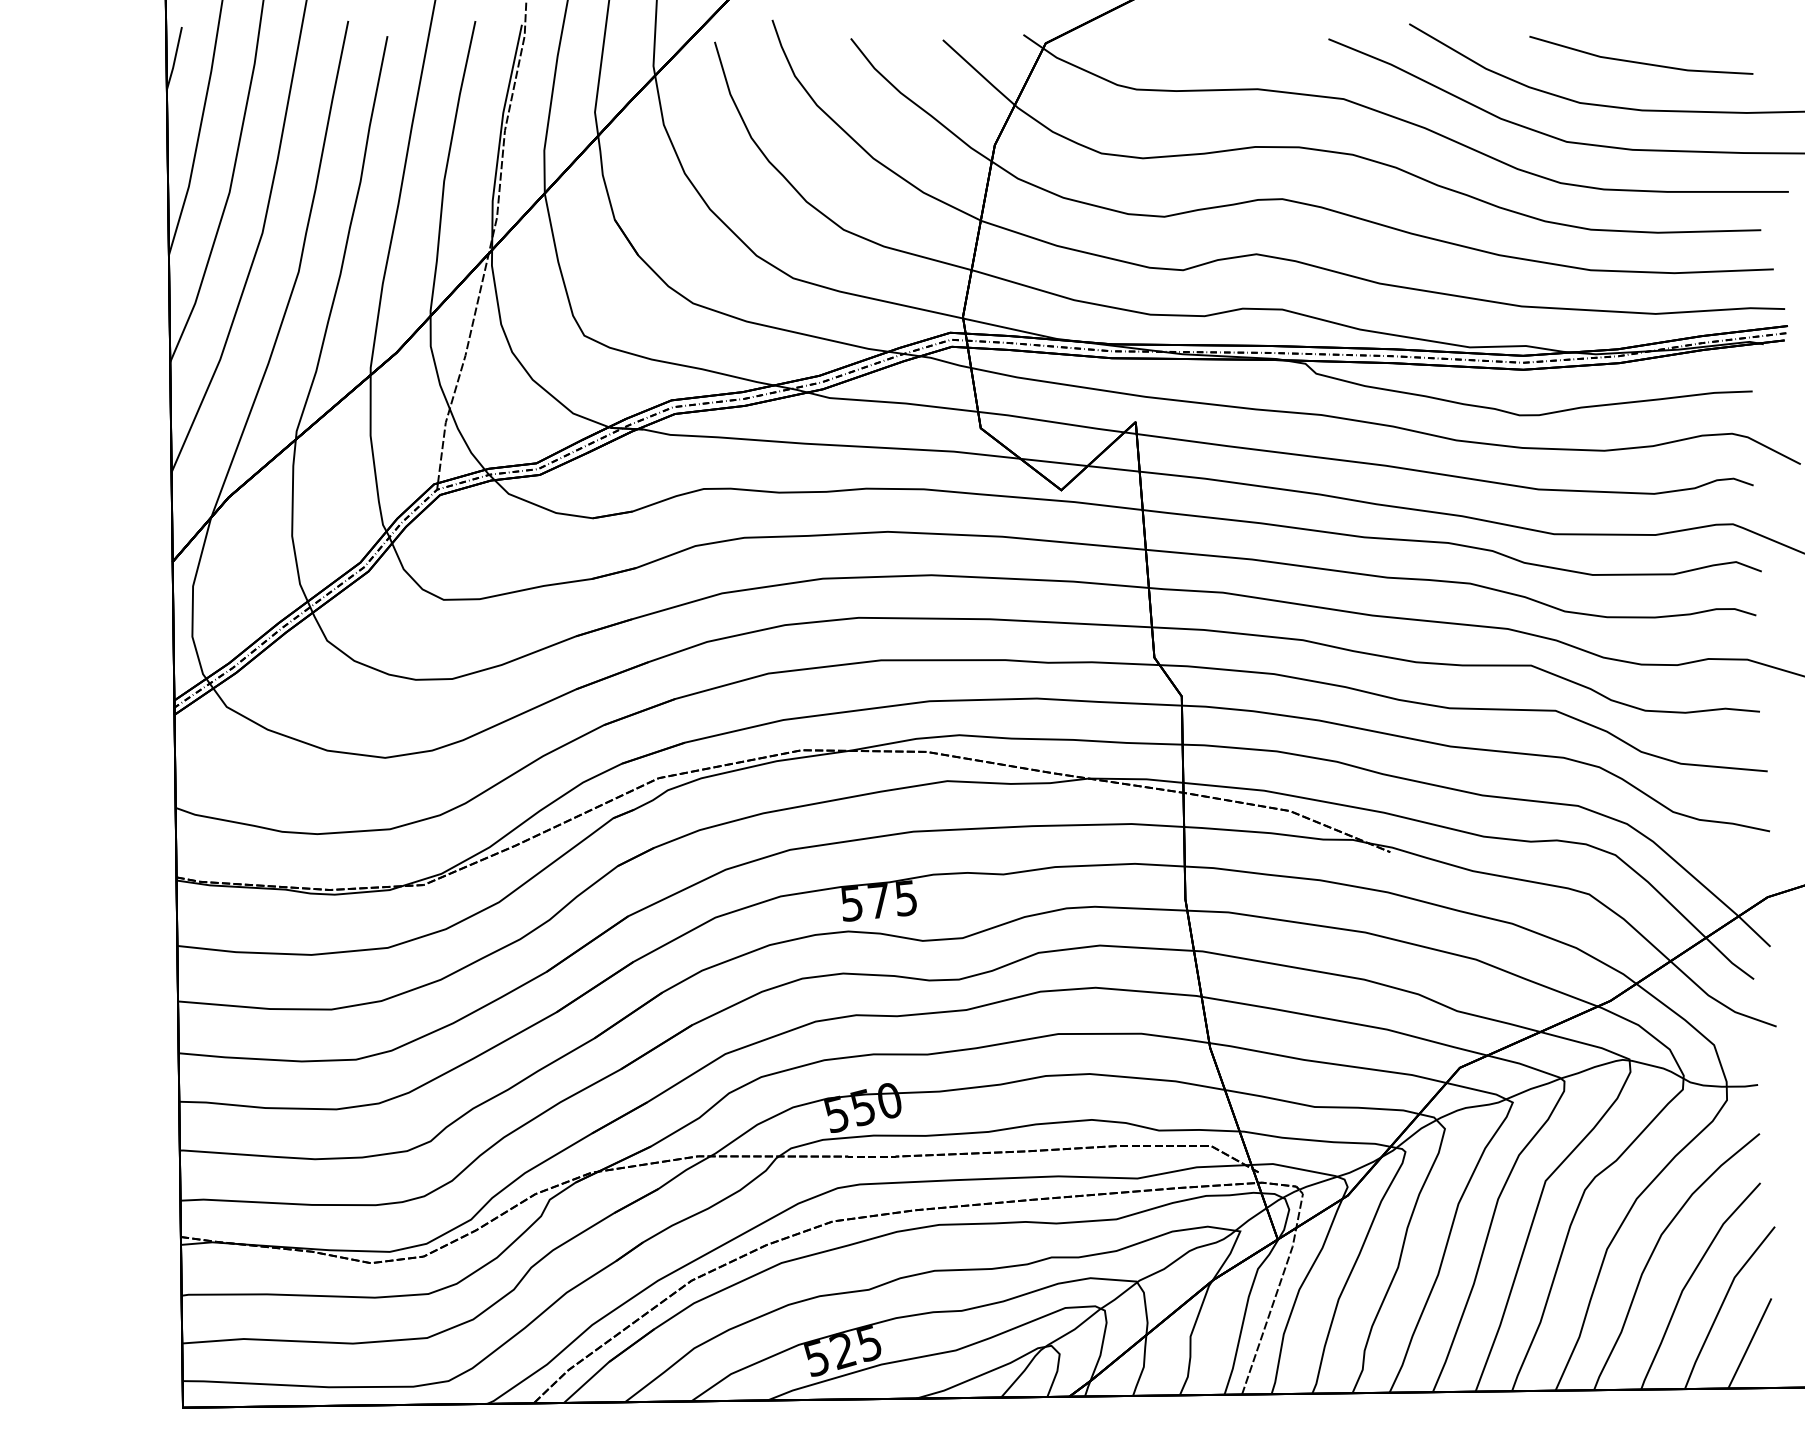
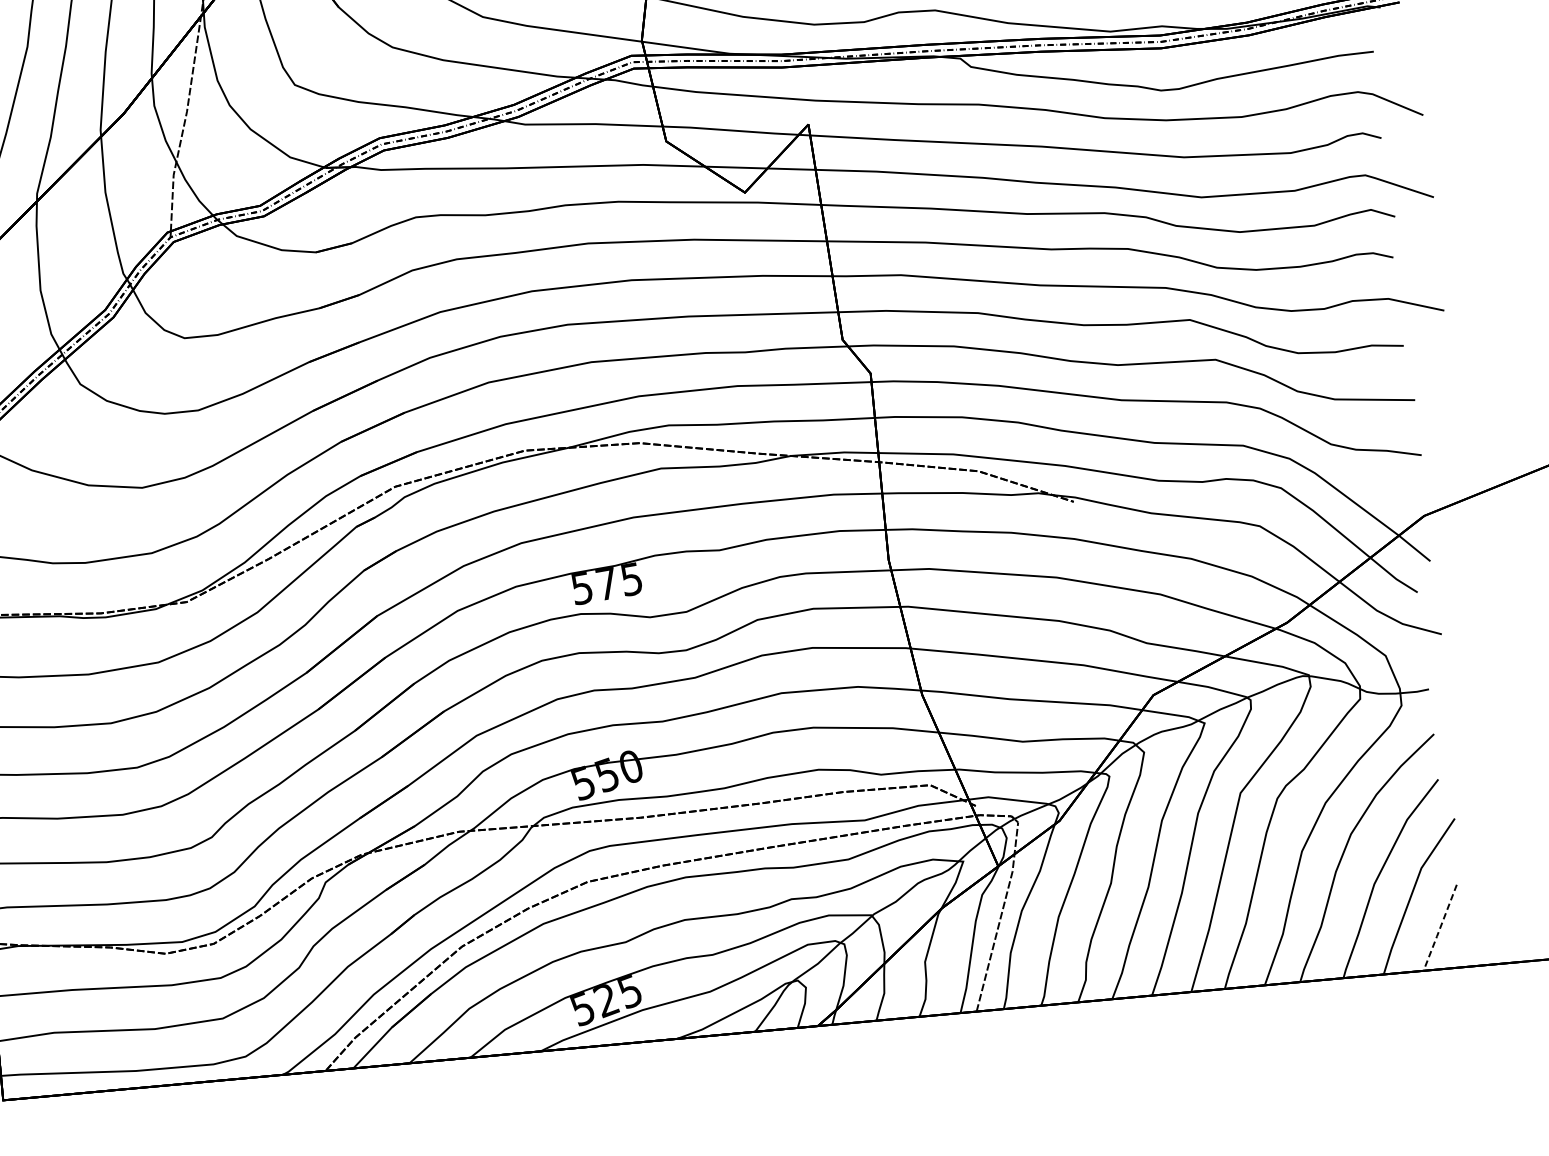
line: (1749, 1344) -> (1439, 928), solid -> dashed

